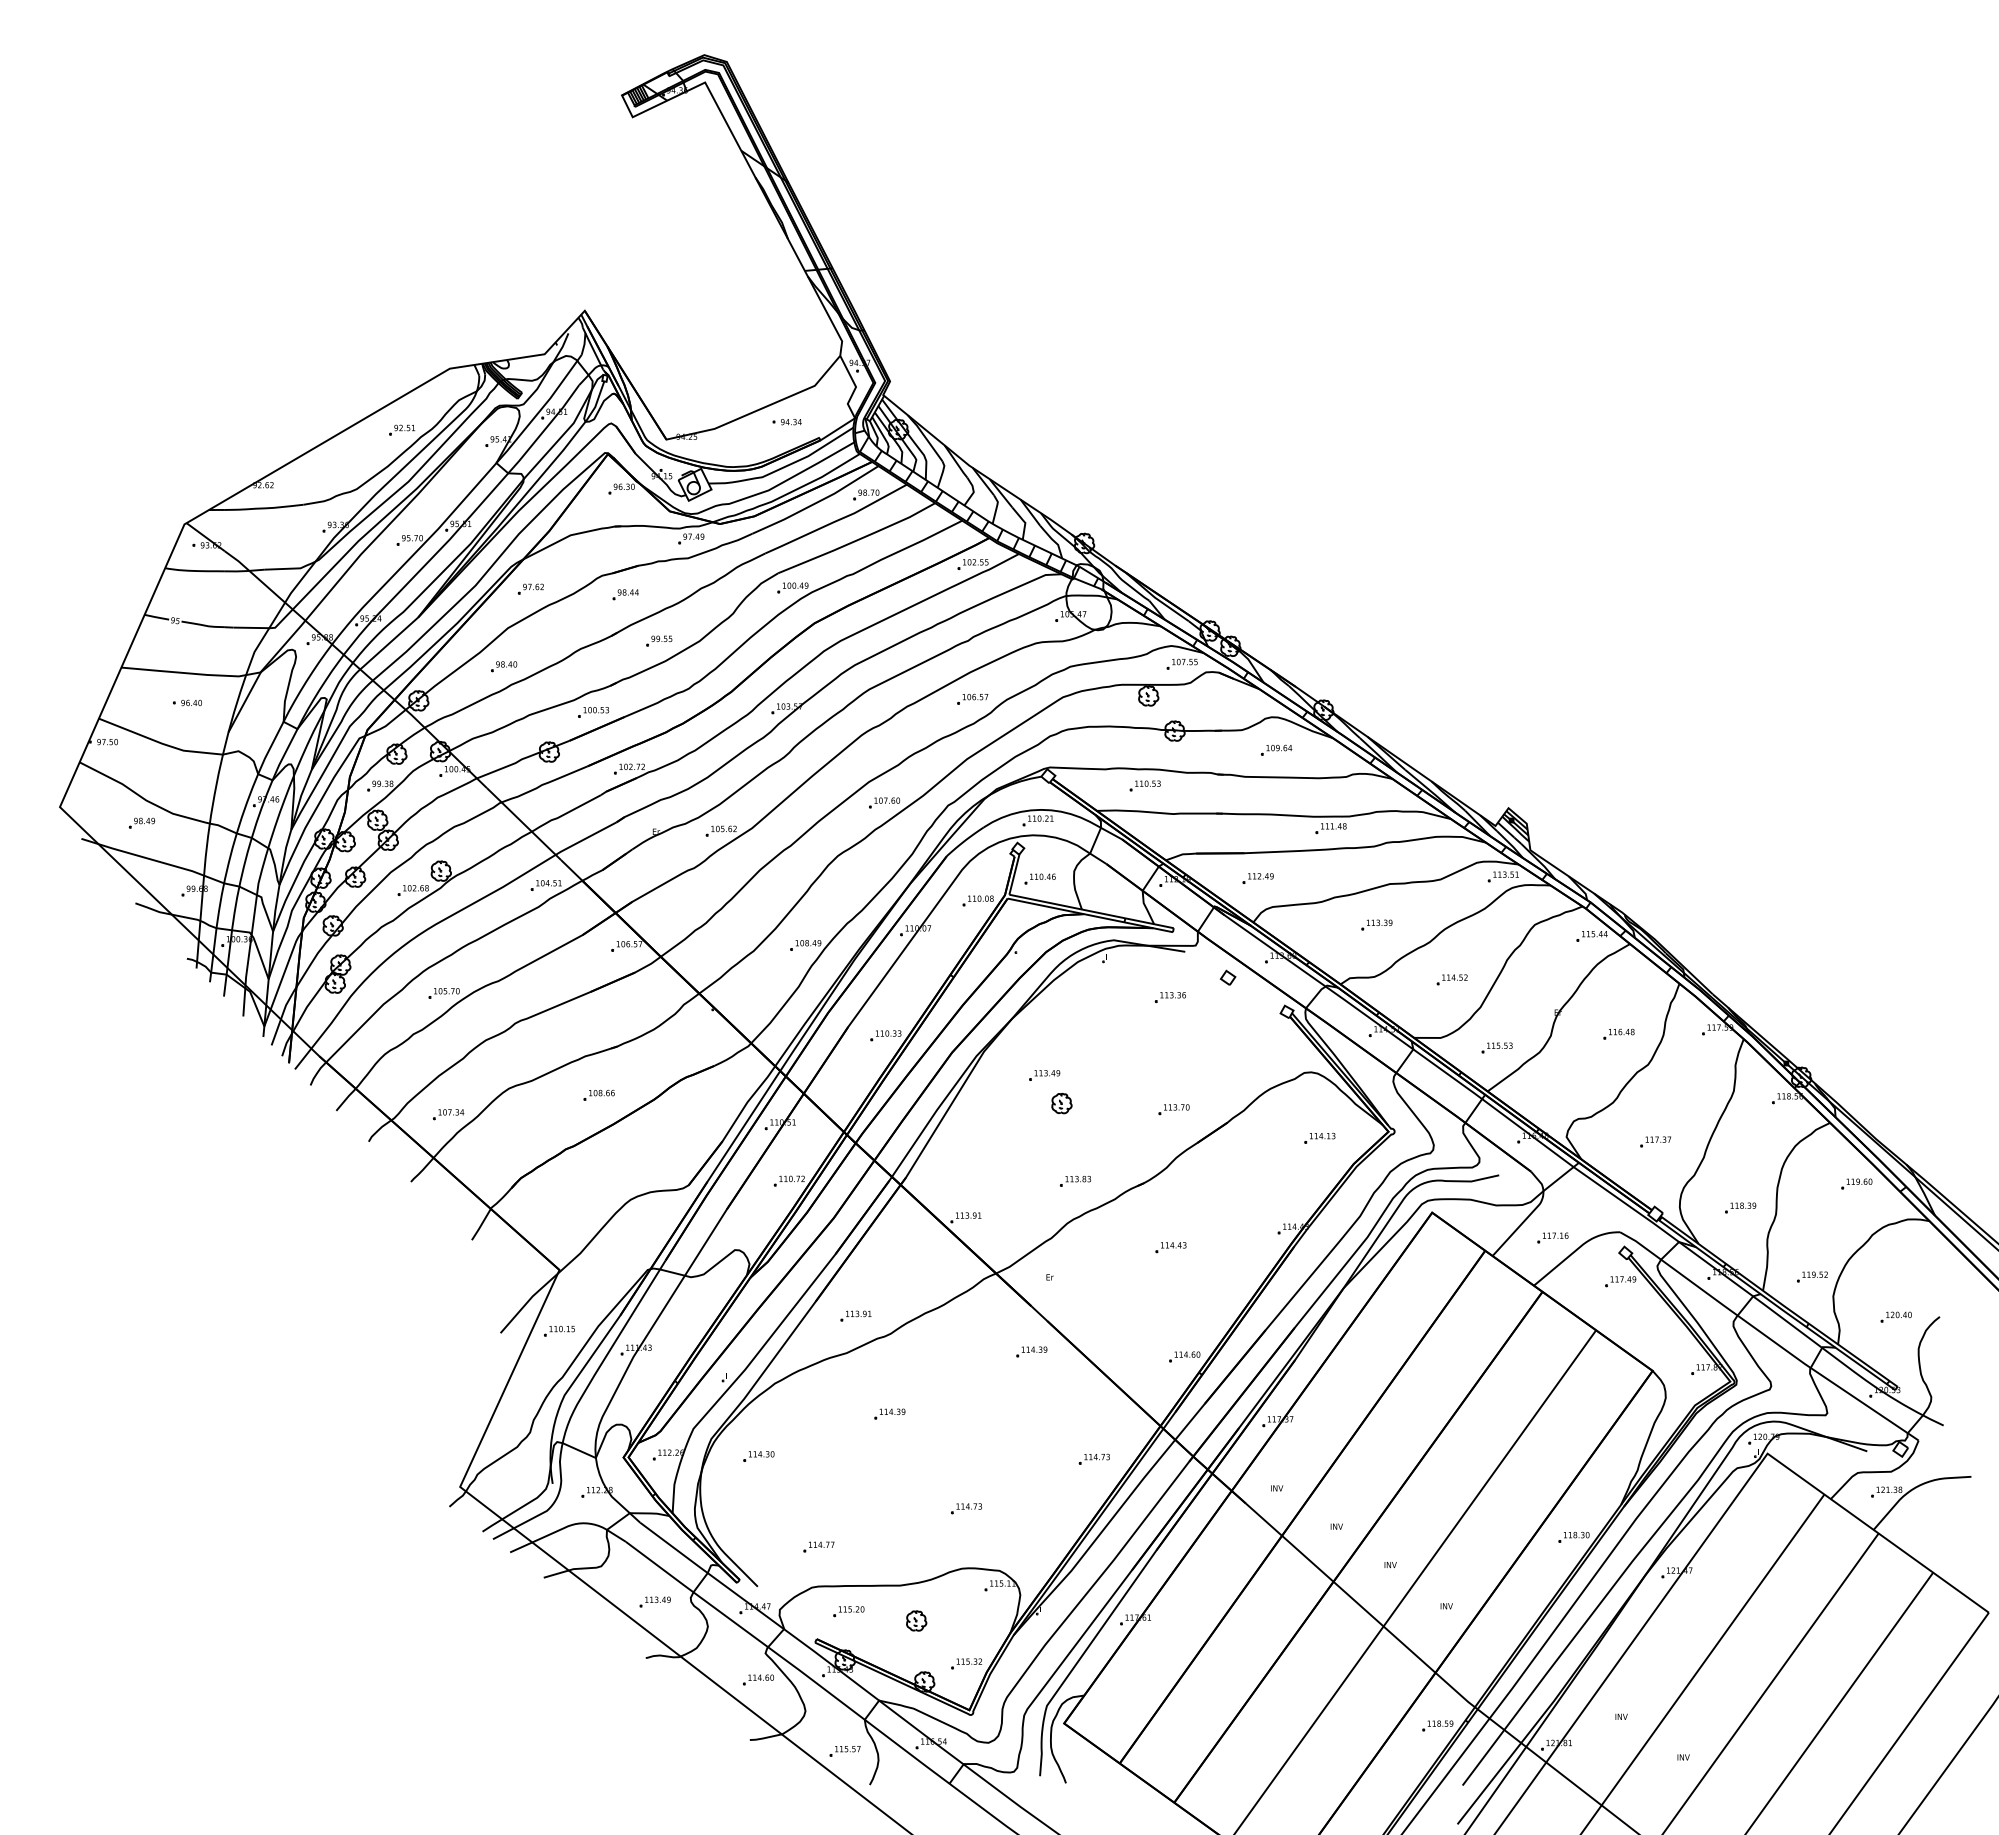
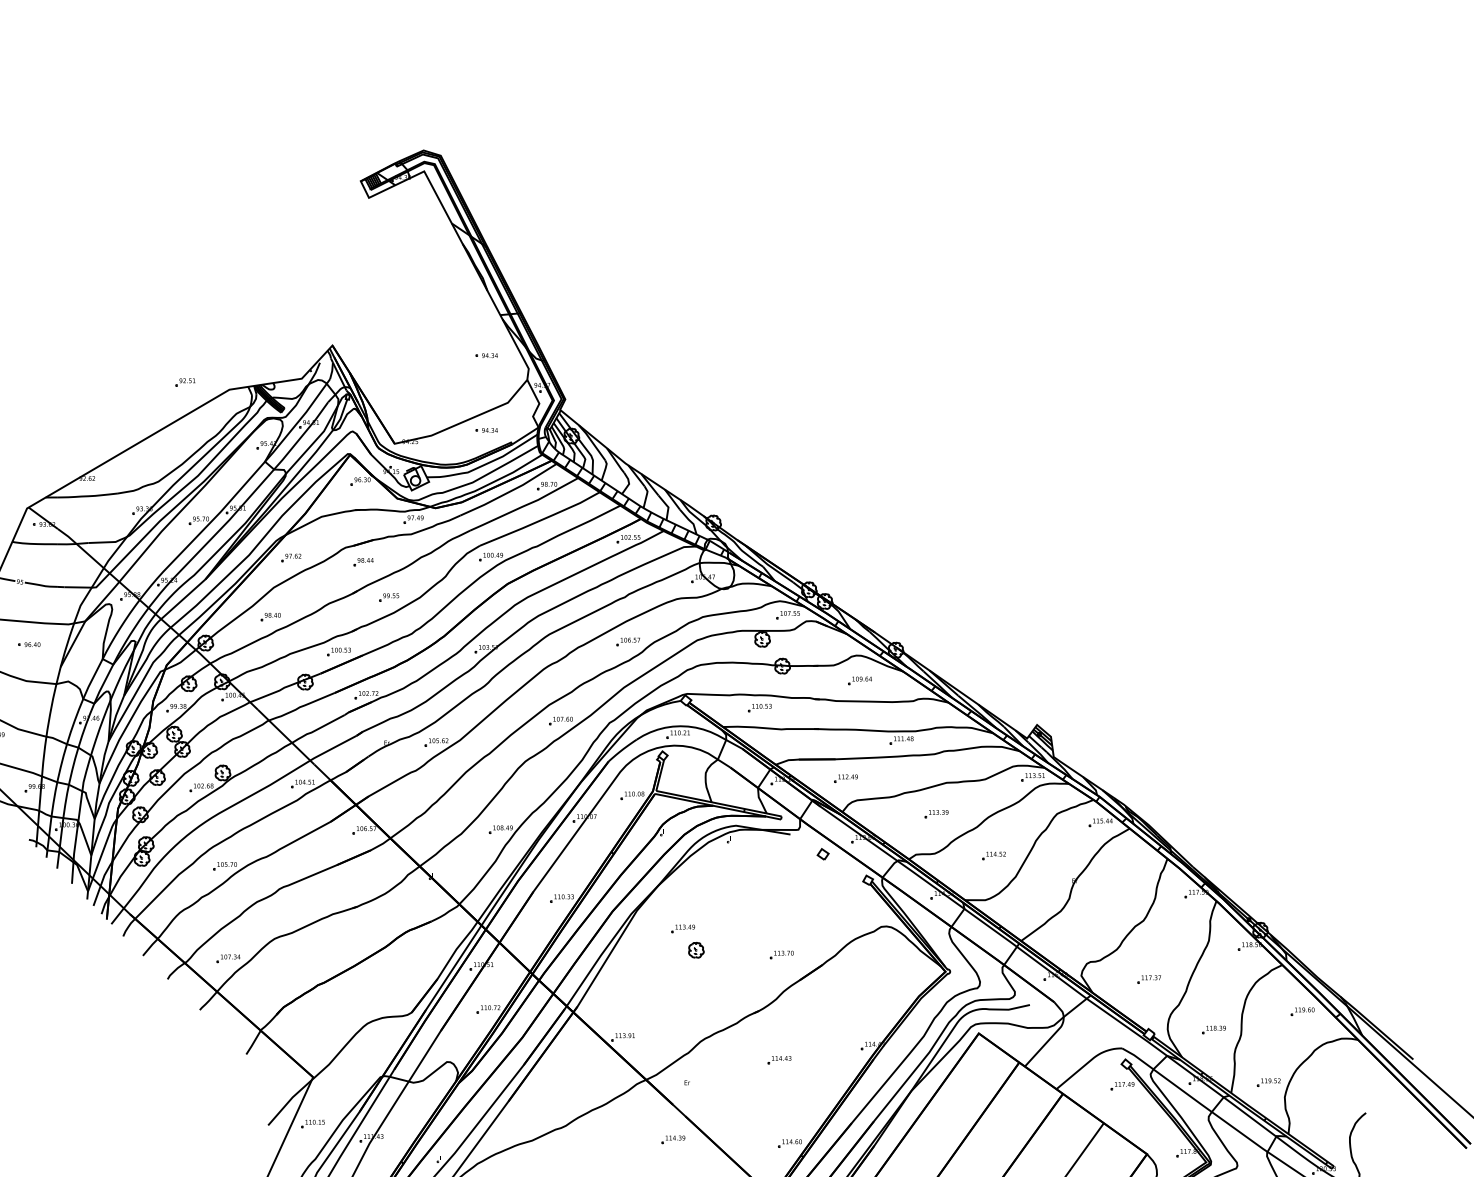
part: (786, 324) -> (486, 355), added
part: (402, 429) -> (185, 381), moved
part: (1039, 878) -> (679, 778), removed
part: (1169, 997) -> (778, 869), removed
part: (1618, 1033) -> (1120, 896), removed
part: (1496, 1047) -> (1027, 907), removed
part: (598, 1094) -> (342, 943), removed
part: (1319, 1137) -> (892, 976), removed
part: (1075, 1181) -> (706, 1009), removed
part: (1552, 1237) -> (1070, 1052), removed
part: (855, 1315) -> (538, 1111), removed
part: (1895, 1316) -> (1332, 1112), removed

